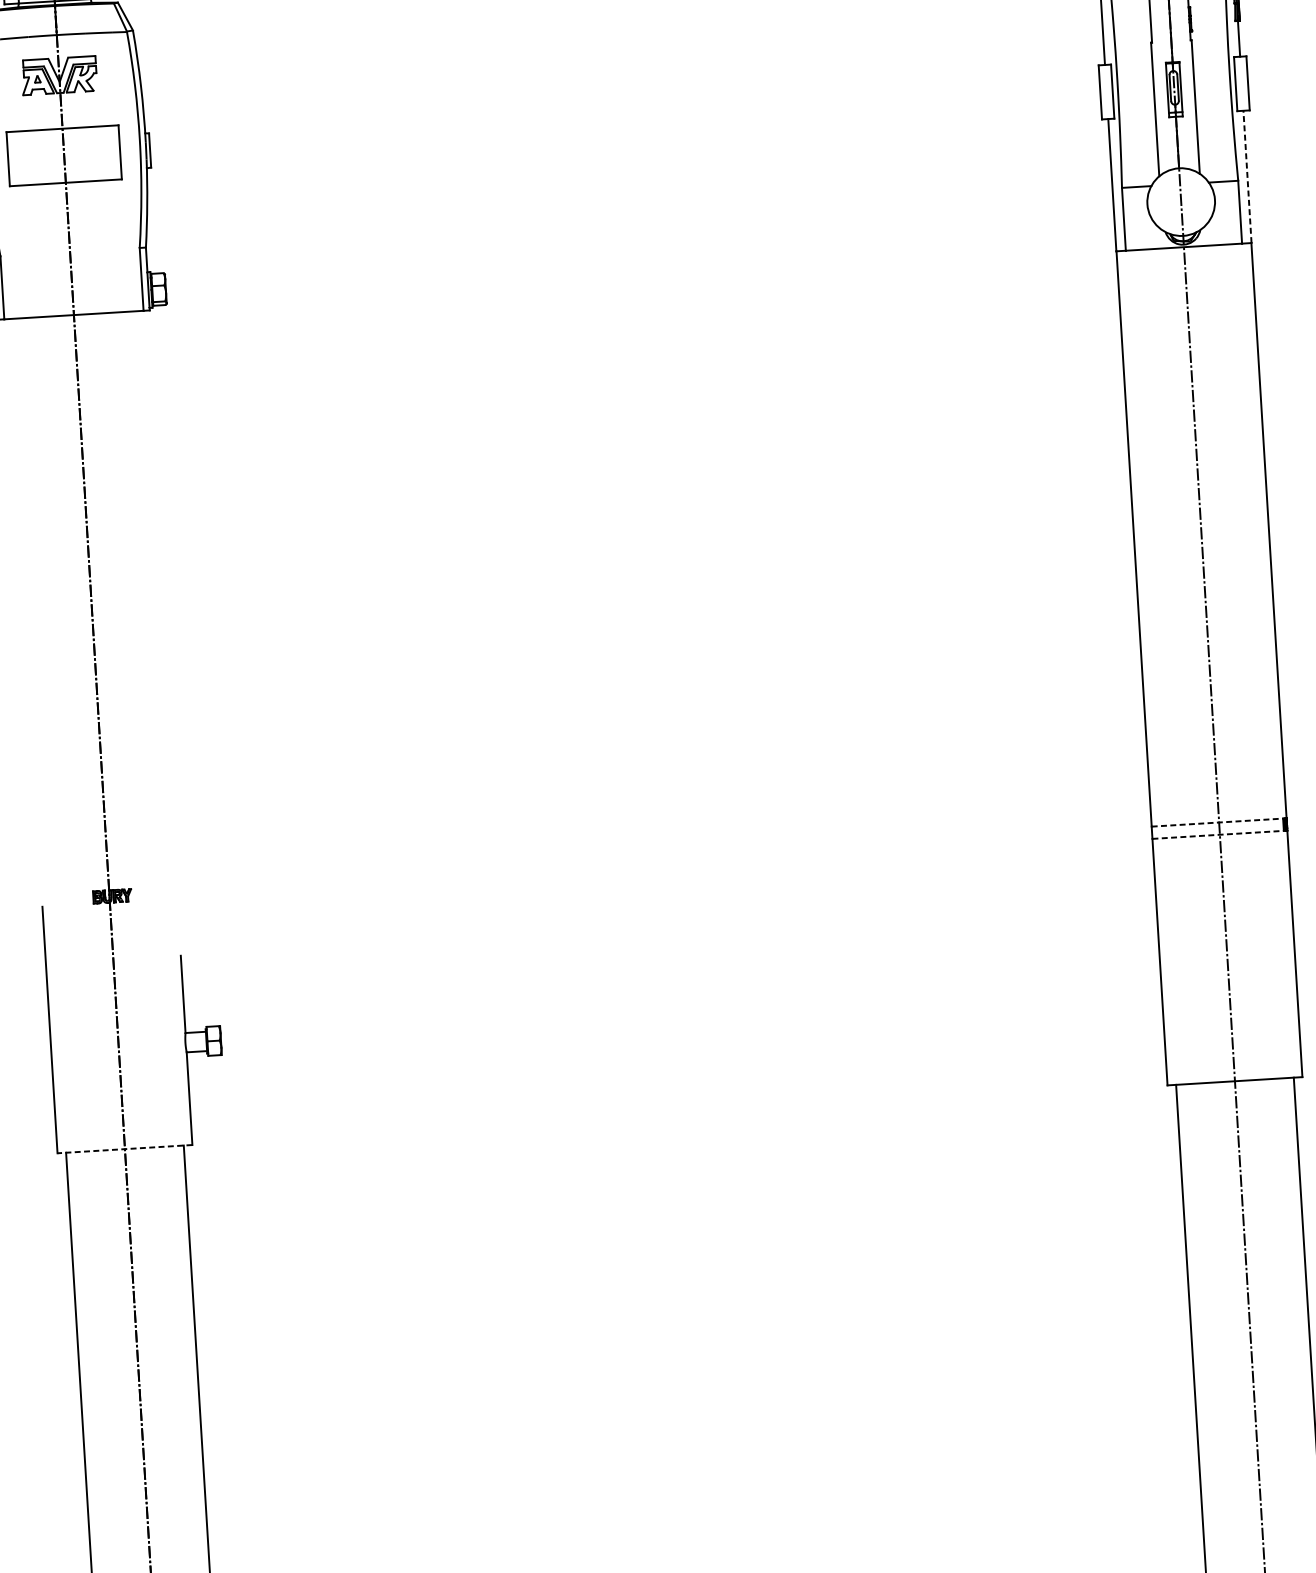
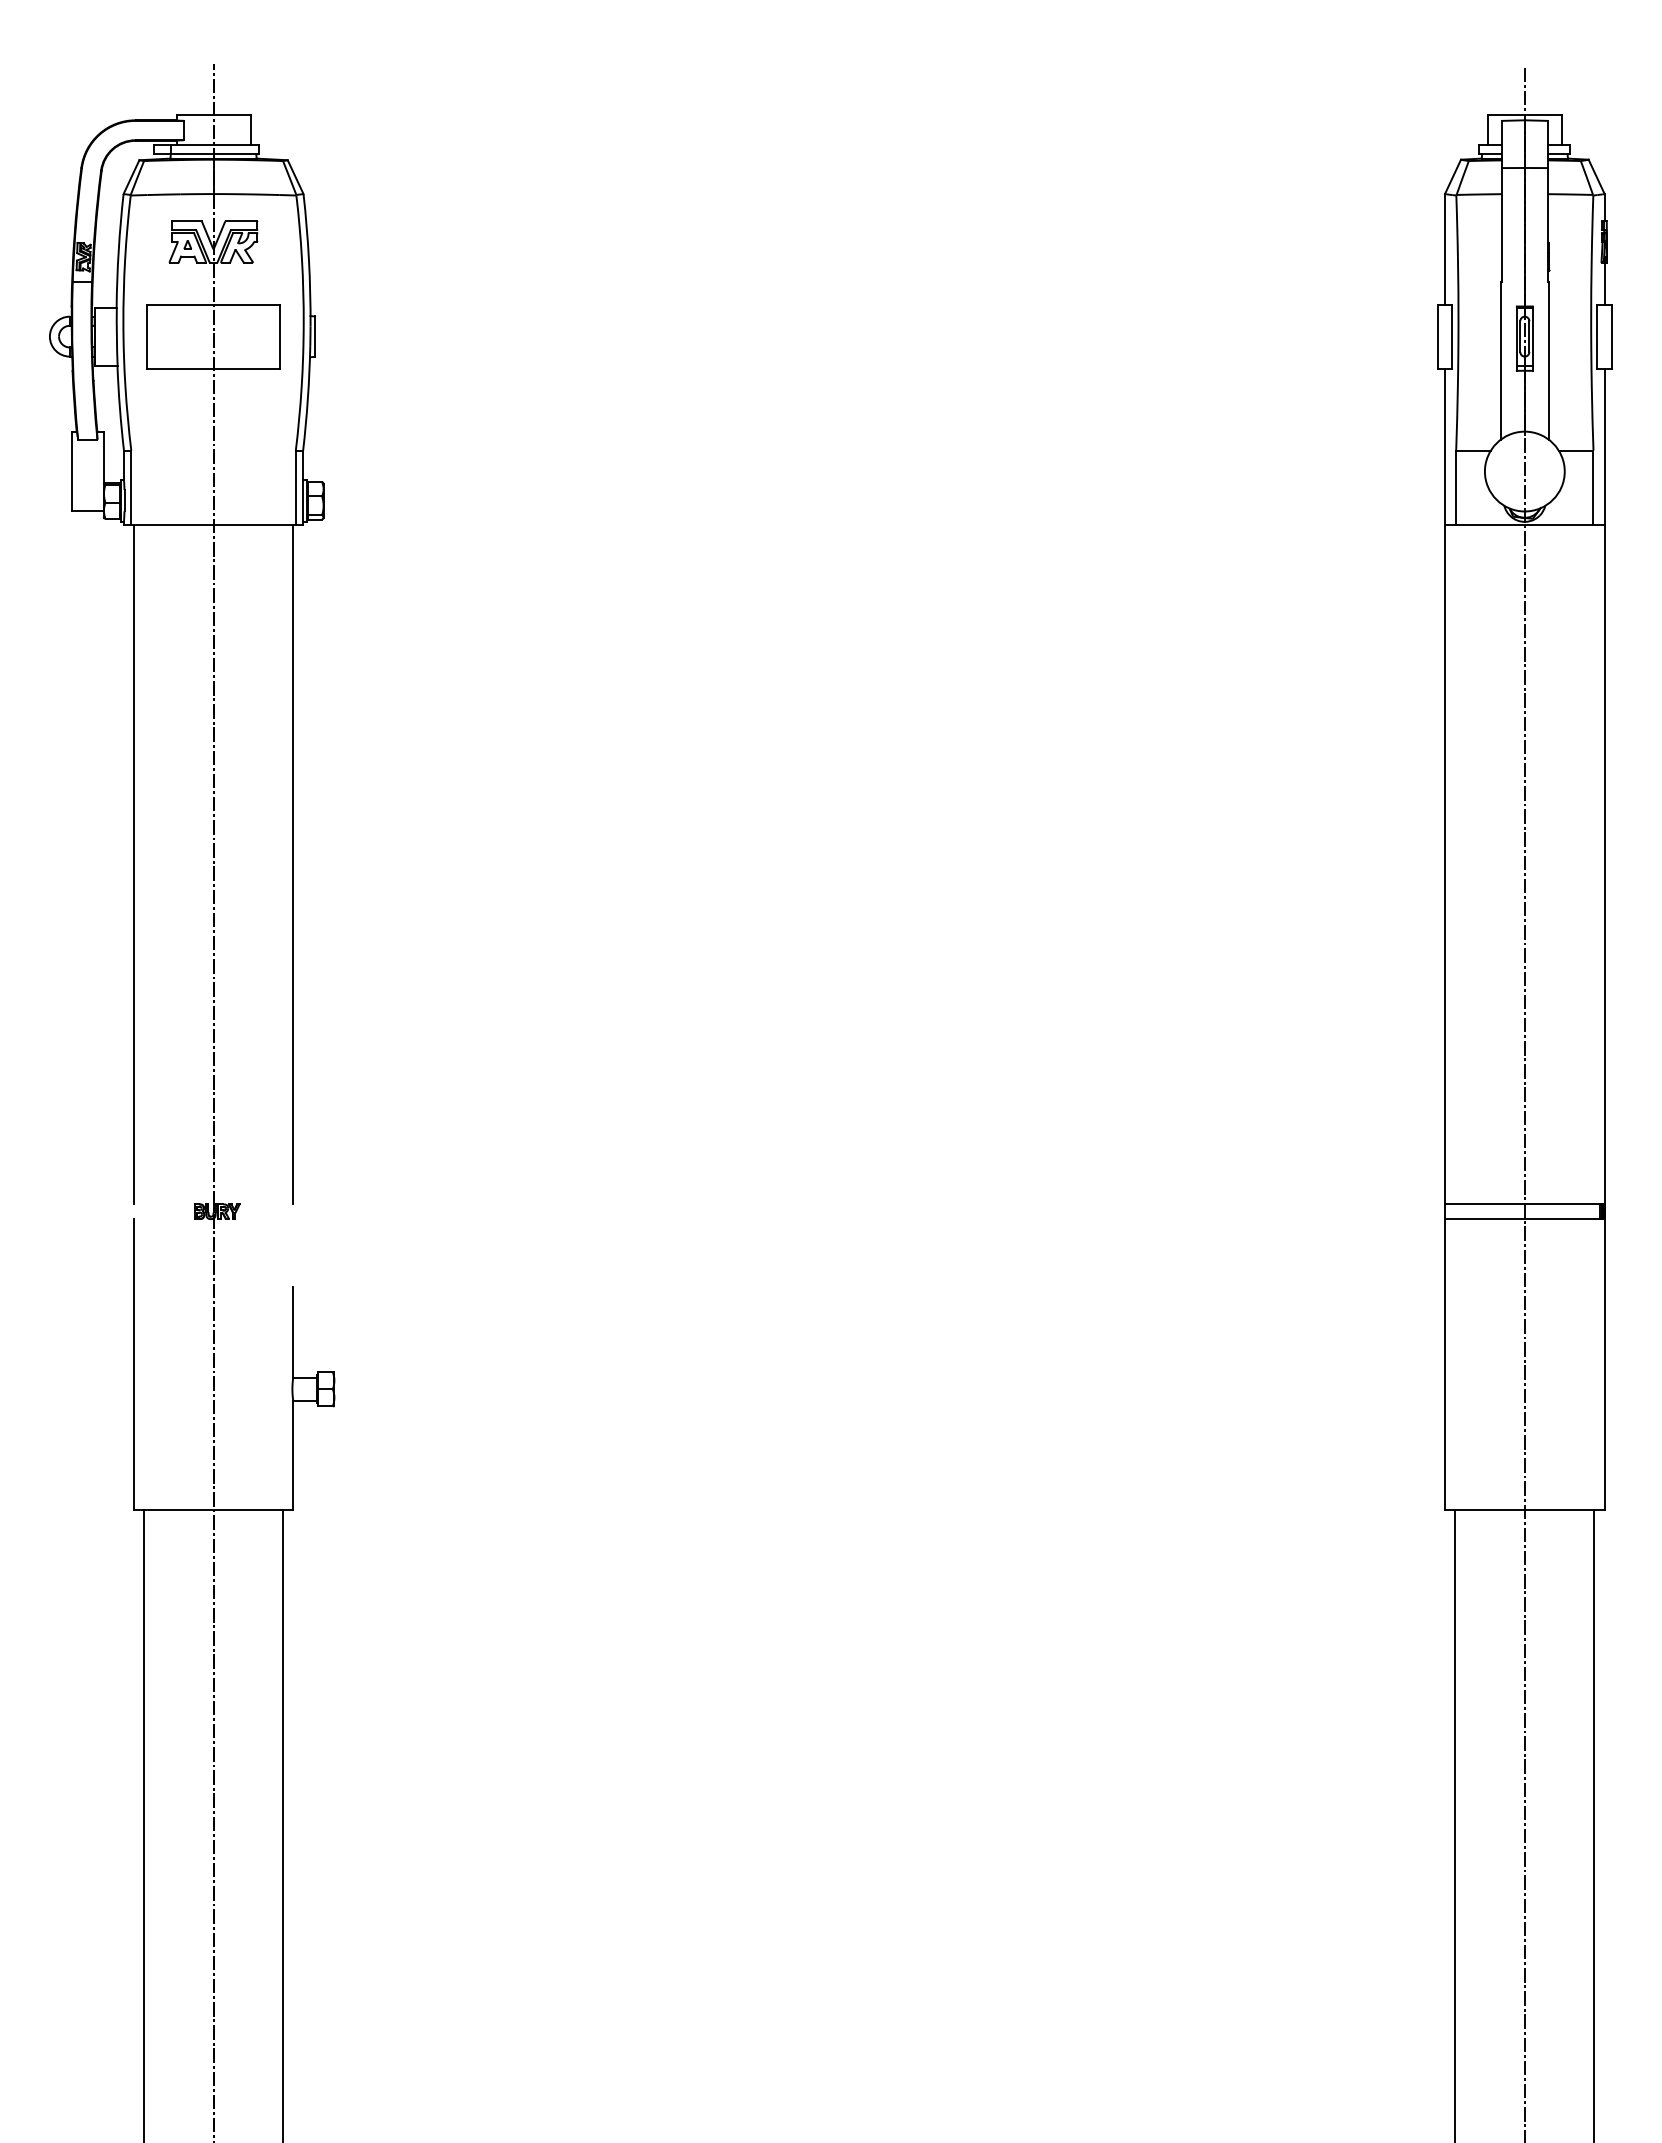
line: (1247, 176) -> (1604, 446), dashed -> solid
line: (159, 598) -> (293, 864), added
line: (23, 606) -> (133, 864), added
line: (1217, 822) -> (1522, 1204), dashed -> solid
line: (1217, 834) -> (1522, 1218), dashed -> solid
line: (124, 1149) -> (213, 1510), dashed -> solid

